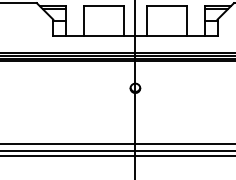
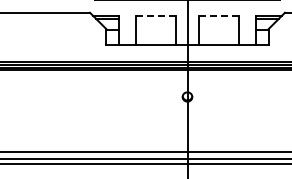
line: (104, 5) -> (156, 15), solid -> dashed
line: (166, 5) -> (218, 15), solid -> dashed

